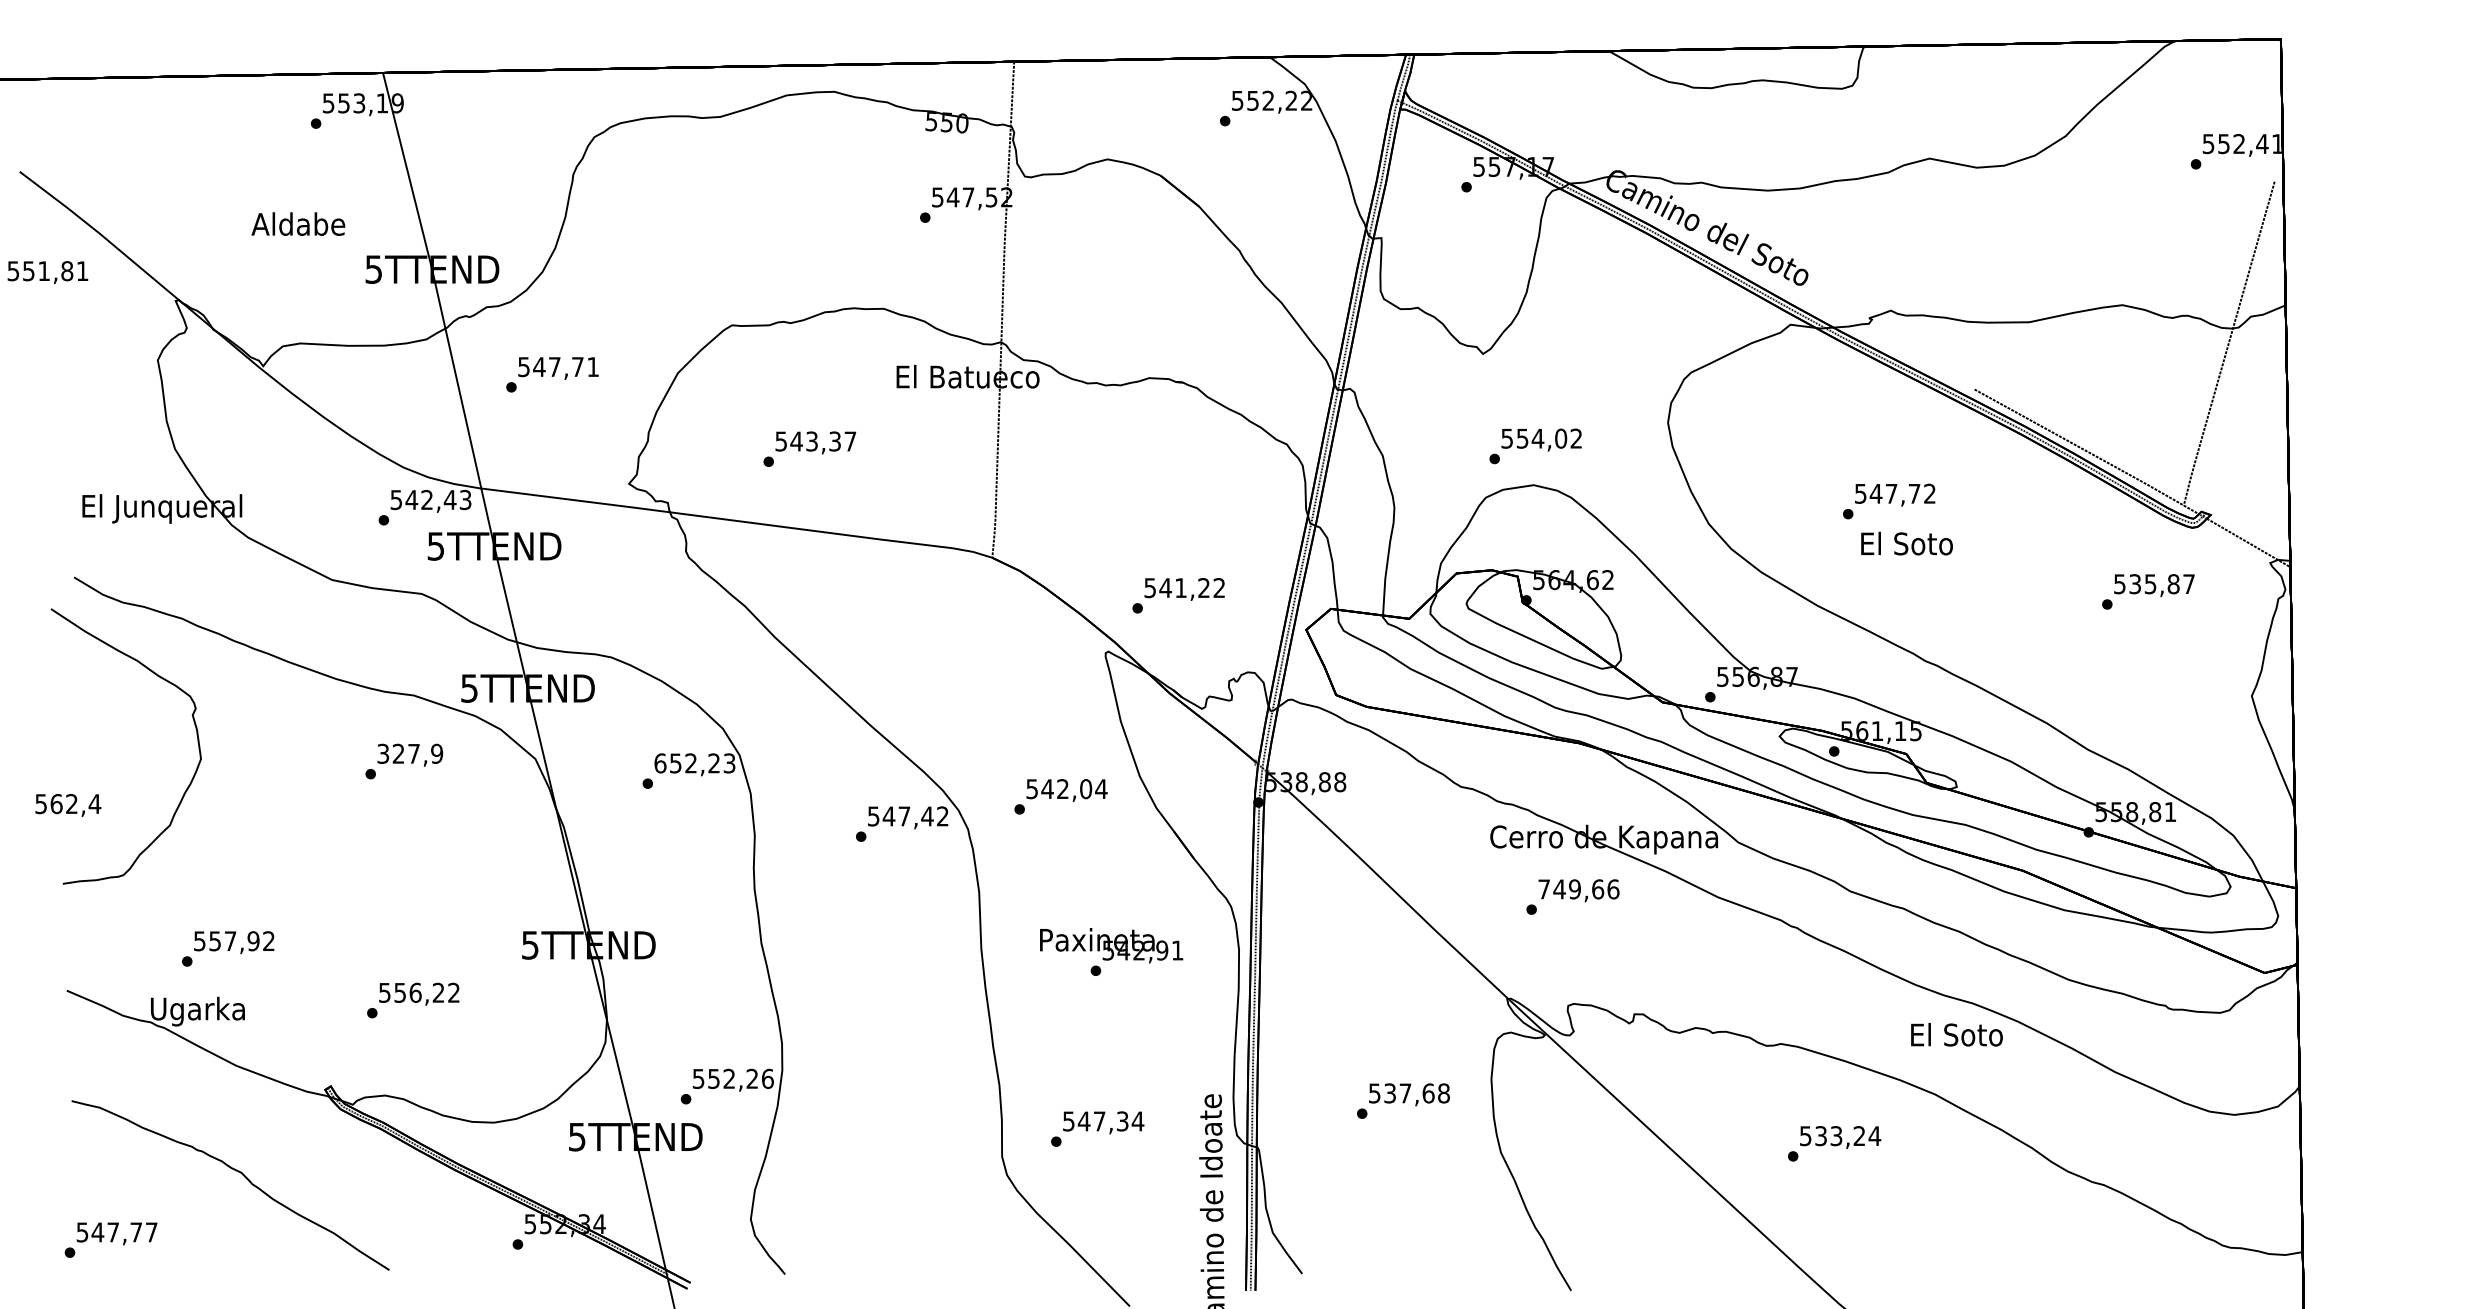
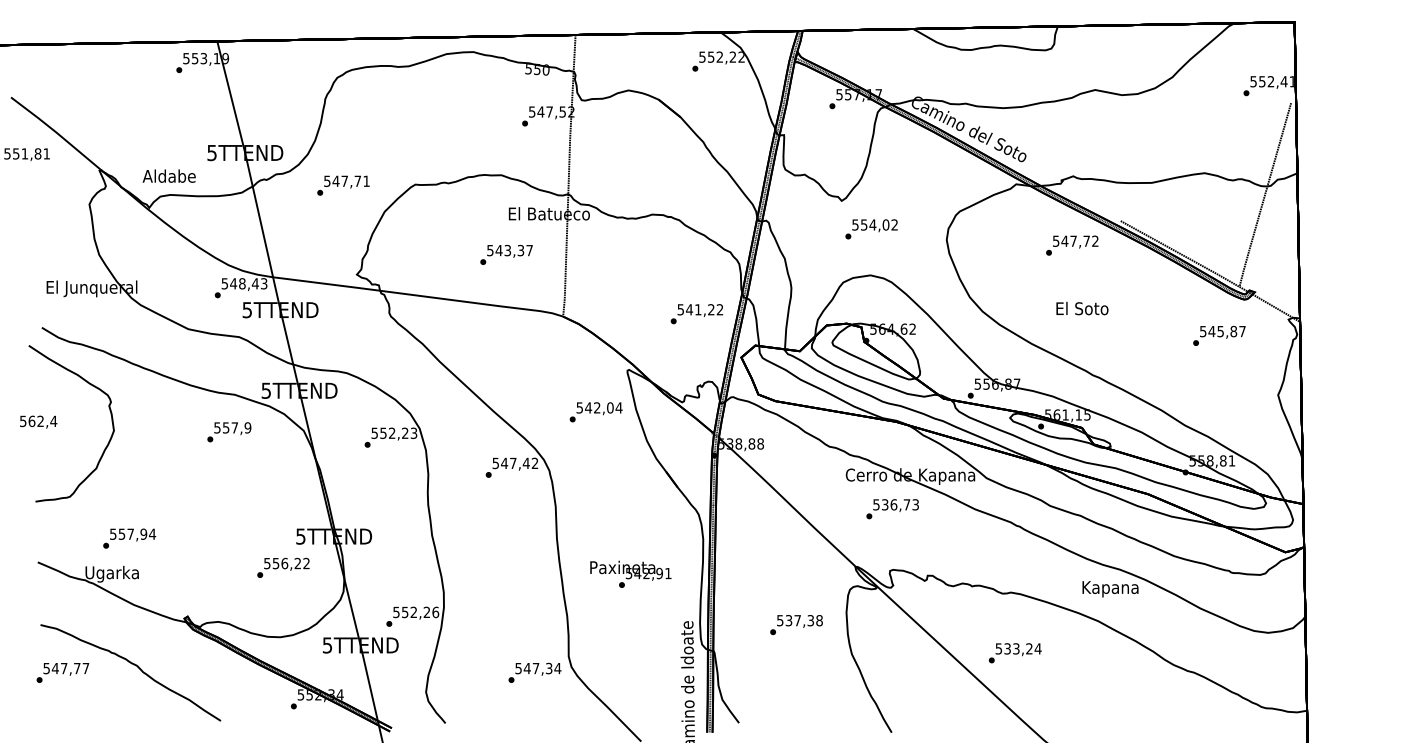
text: (297, 222) -> (168, 175), moved
text: (552, 374) -> (343, 185), moved
text: (1535, 446) -> (871, 229), moved
text: (809, 448) -> (506, 254), moved
text: (427, 499) -> (242, 283), 542,43 -> 548,43
text: (1889, 501) -> (1072, 245), moved
text: (2134, 584) -> (1211, 331), 535,87 -> 545,87
text: (1177, 596) -> (696, 314), moved
text: (390, 753) -> (221, 427), 327,9 -> 557,9
text: (659, 761) -> (374, 432), 652,23 -> 552,23
text: (1059, 797) -> (595, 412), moved
text: (68, 804) -> (38, 421), moved
text: (1579, 888) -> (896, 504), 749,66 -> 536,73
text: (268, 939) -> (152, 533), 557,92 -> 557,94
text: (1110, 950) -> (630, 573), moved
text: (413, 999) -> (283, 567), moved
text: (1956, 1036) -> (1110, 588), El Soto -> Kapana
text: (1428, 1093) -> (810, 620), 537,68 -> 537,38
text: (1096, 1128) -> (534, 672), moved
text: (1833, 1144) -> (1014, 653), moved
text: (110, 1239) -> (62, 672), moved

